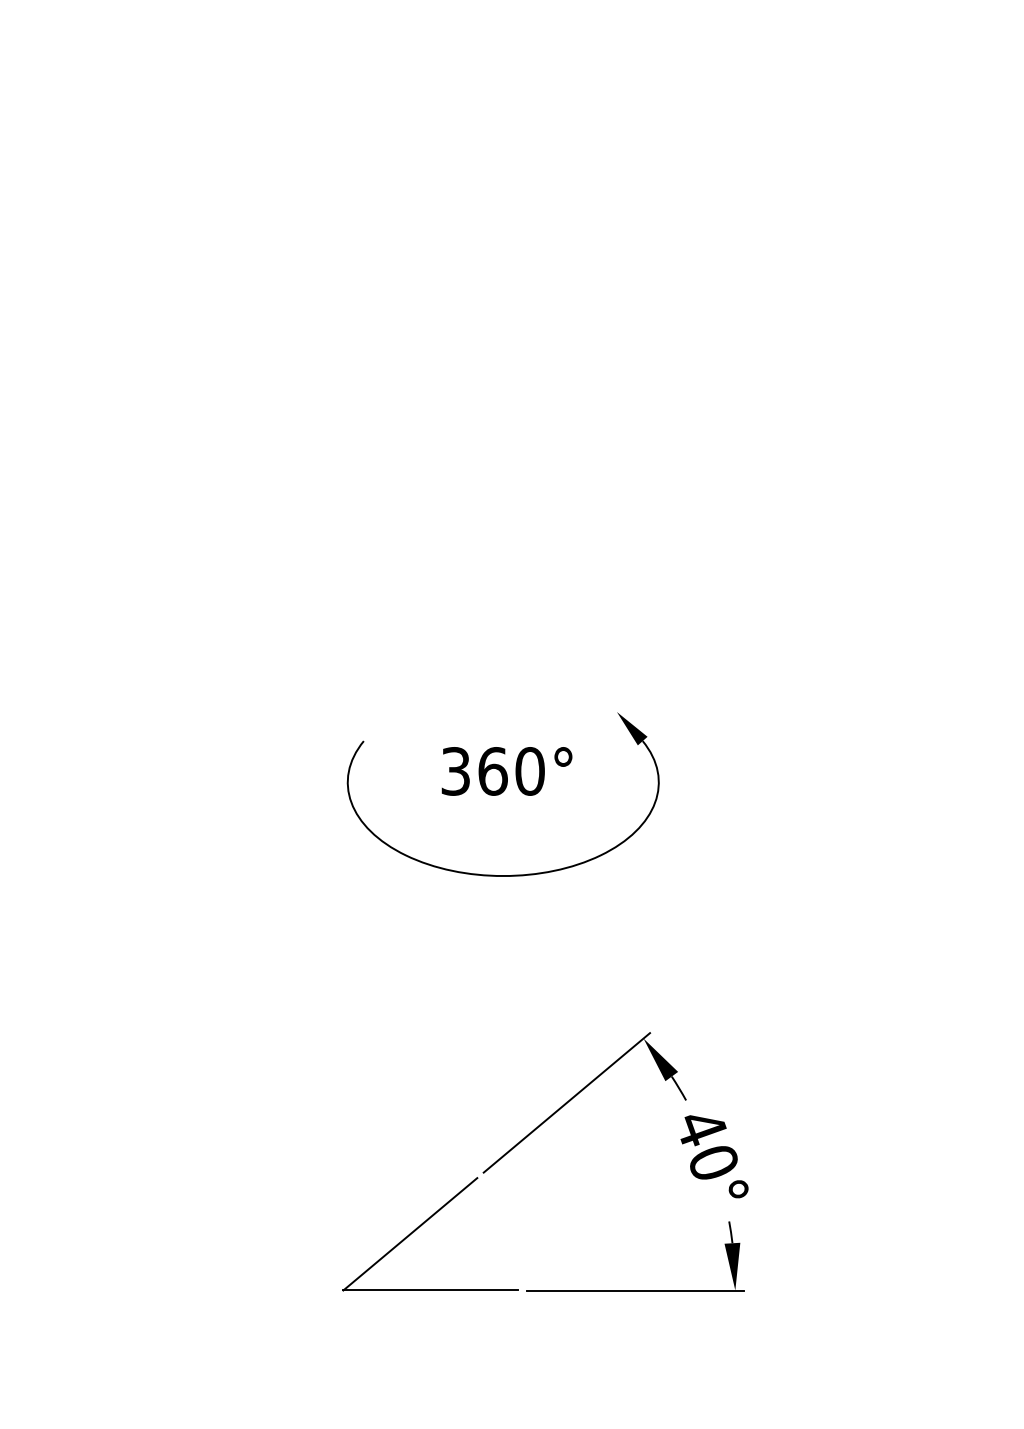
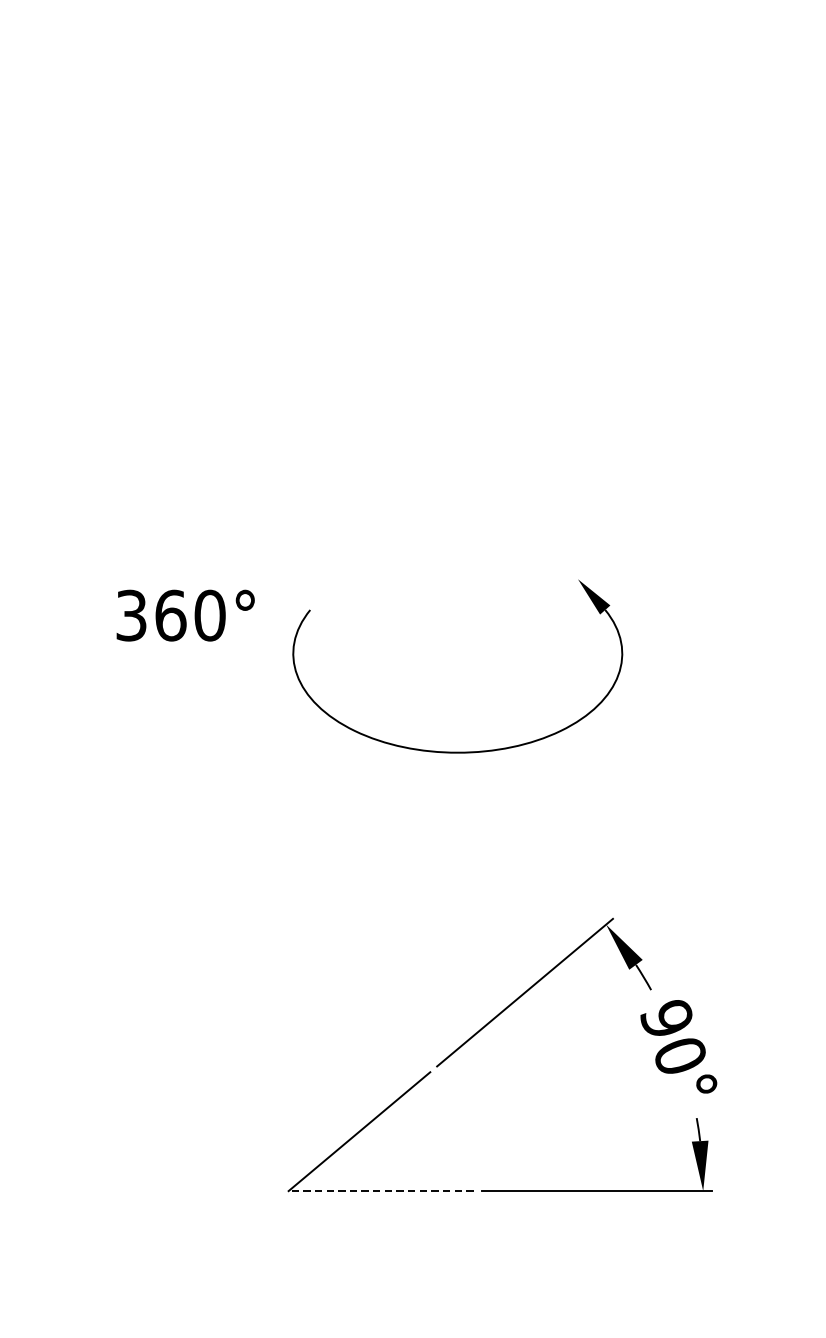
text: (506, 771) -> (185, 615), moved
text: (701, 1127) -> (667, 1018), 40° -> 90°
line: (430, 1290) -> (380, 1191), solid -> dashed

